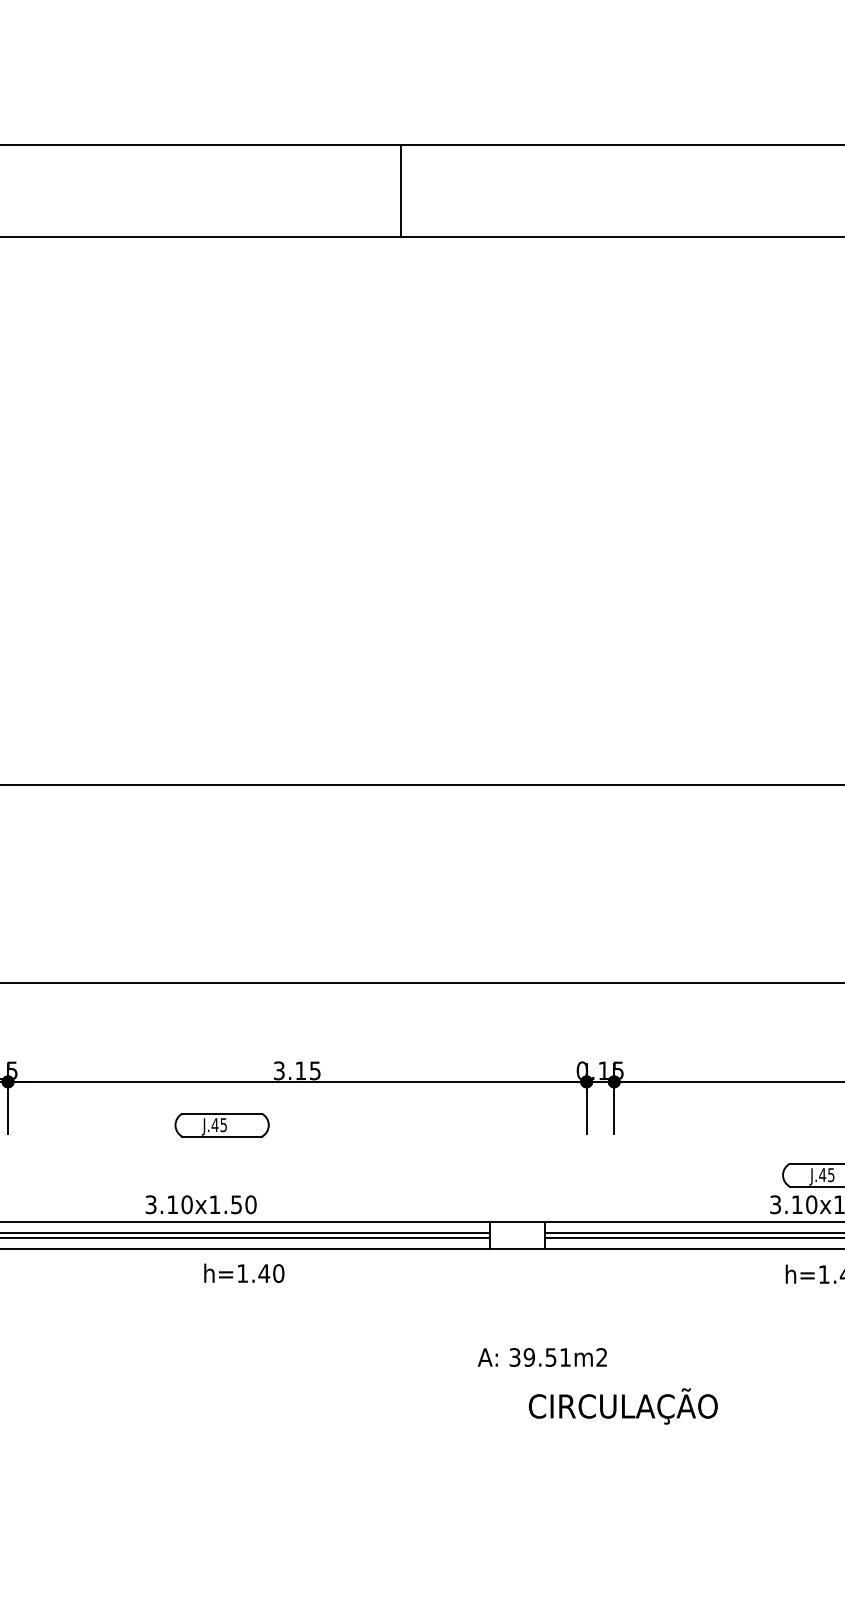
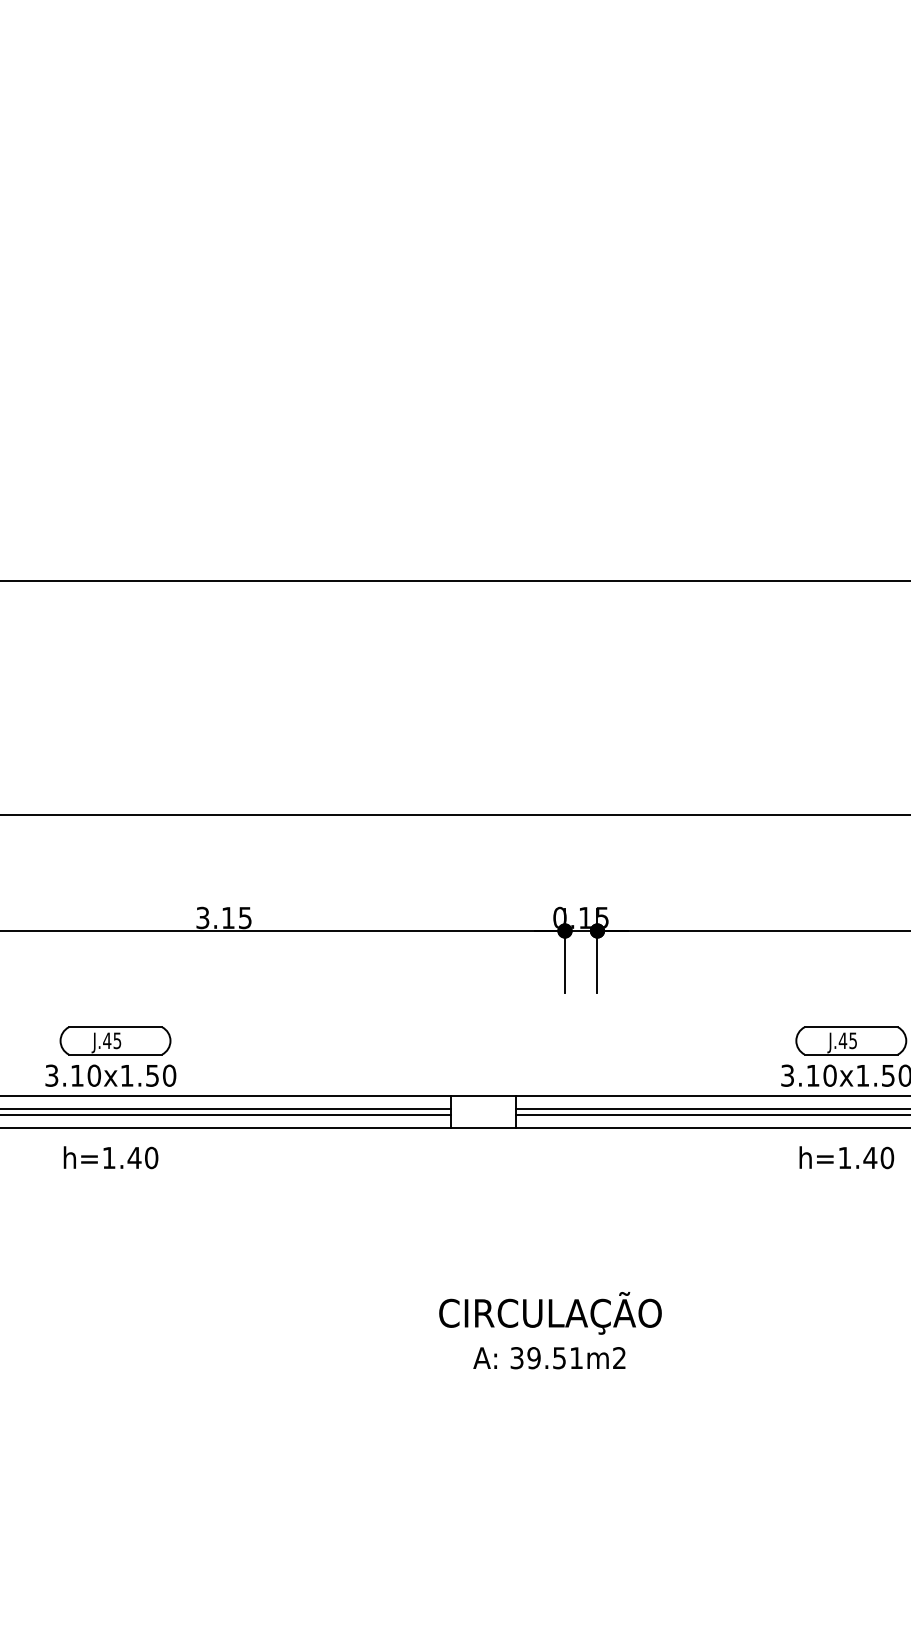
part: (221, 1125) -> (114, 1041), moved
text: (244, 1272) -> (111, 1156), moved
text: (541, 1357) -> (548, 1358), moved
text: (622, 1406) -> (549, 1313), moved

